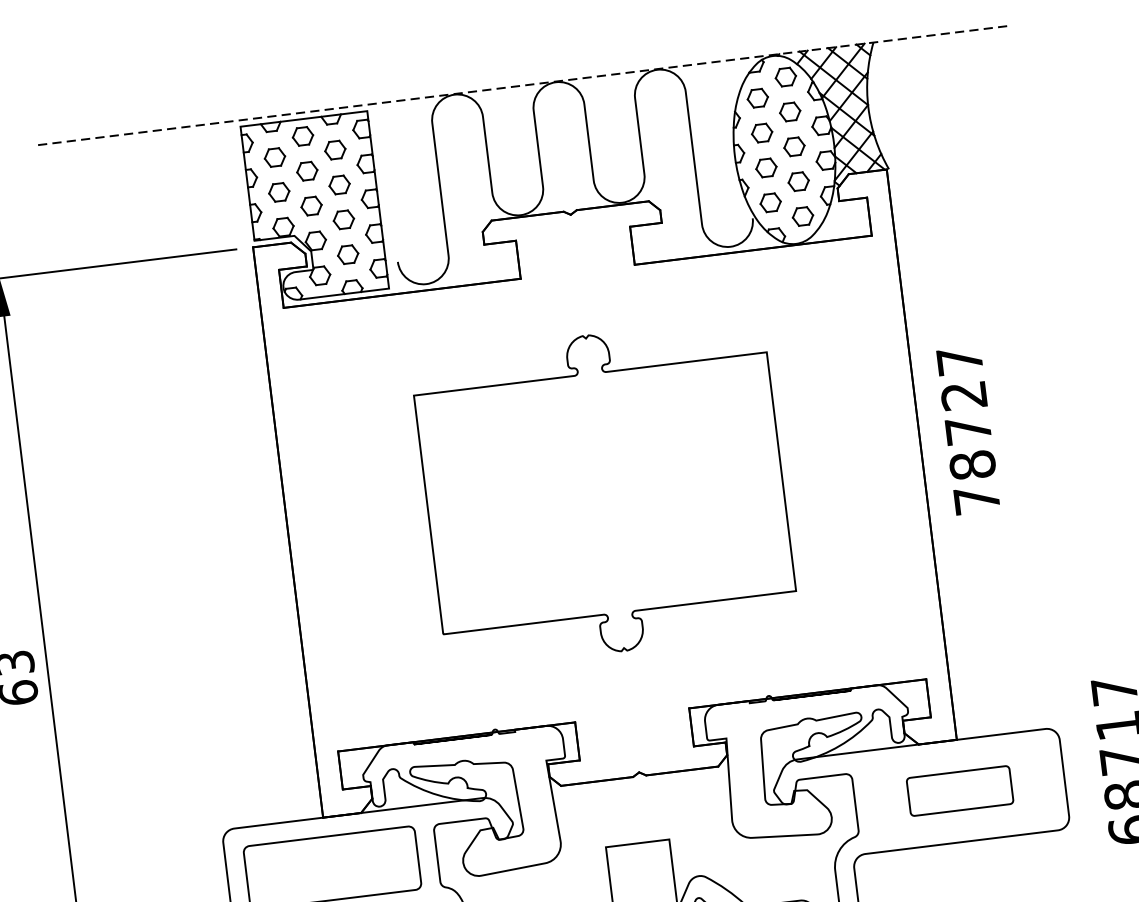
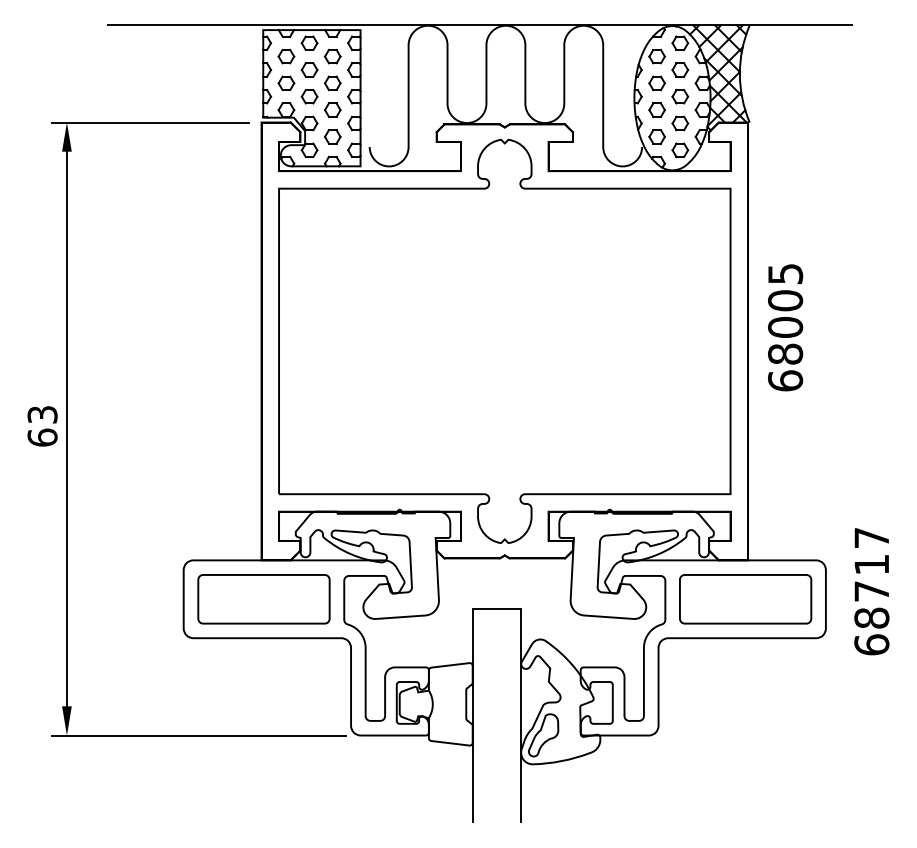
line: (521, 86) -> (479, 25), dashed -> solid
text: (968, 430) -> (785, 327), 78727 -> 68005
part: (604, 492) -> (504, 340), size x1.67
part: (959, 791) -> (745, 599), size x1.67

